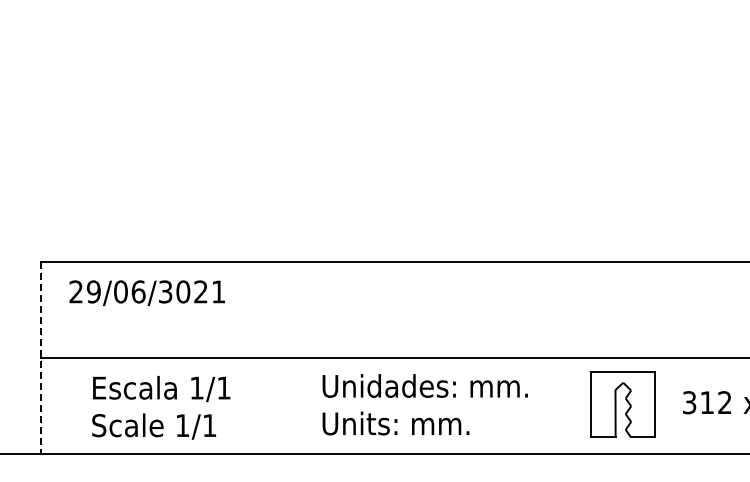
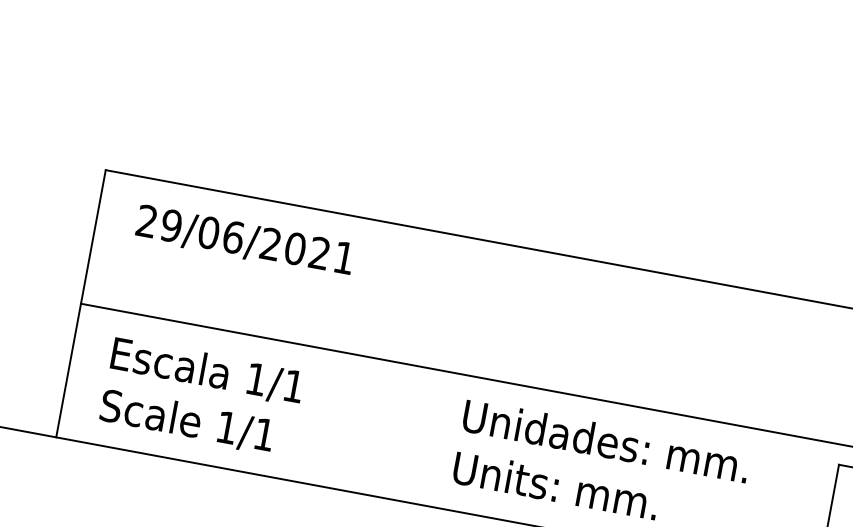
text: (165, 291) -> (270, 243), 29/06/3021 -> 29/06/2021
line: (40, 358) -> (80, 304), dashed -> solid
text: (161, 407) -> (202, 397), moved

